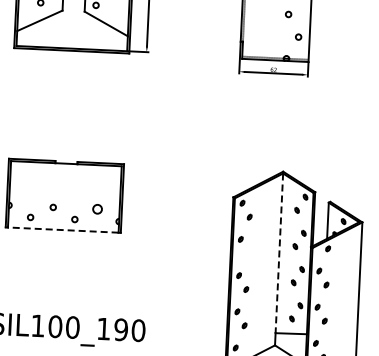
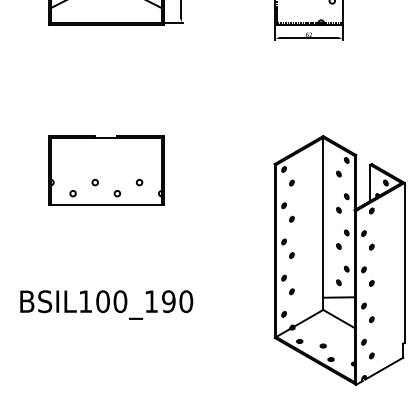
circle: (97, 209) -> (139, 182), size x0.62
line: (62, 229) -> (105, 204), dashed -> solid
part: (247, 252) -> (291, 218), added
line: (279, 253) -> (323, 217), dashed -> solid

